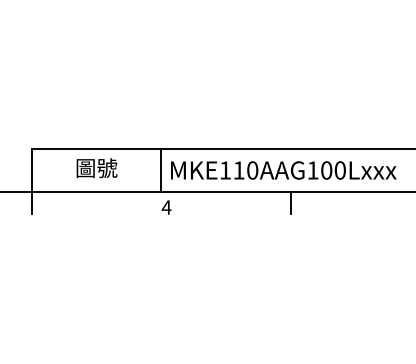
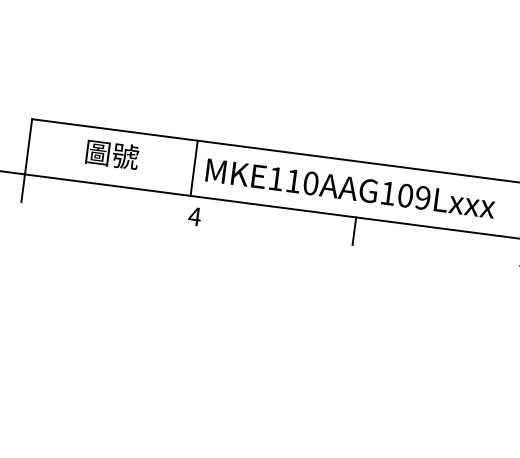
text: (339, 170) -> (422, 197), MKE110AAG100Lxxx -> MKE110AAG109Lxxx

